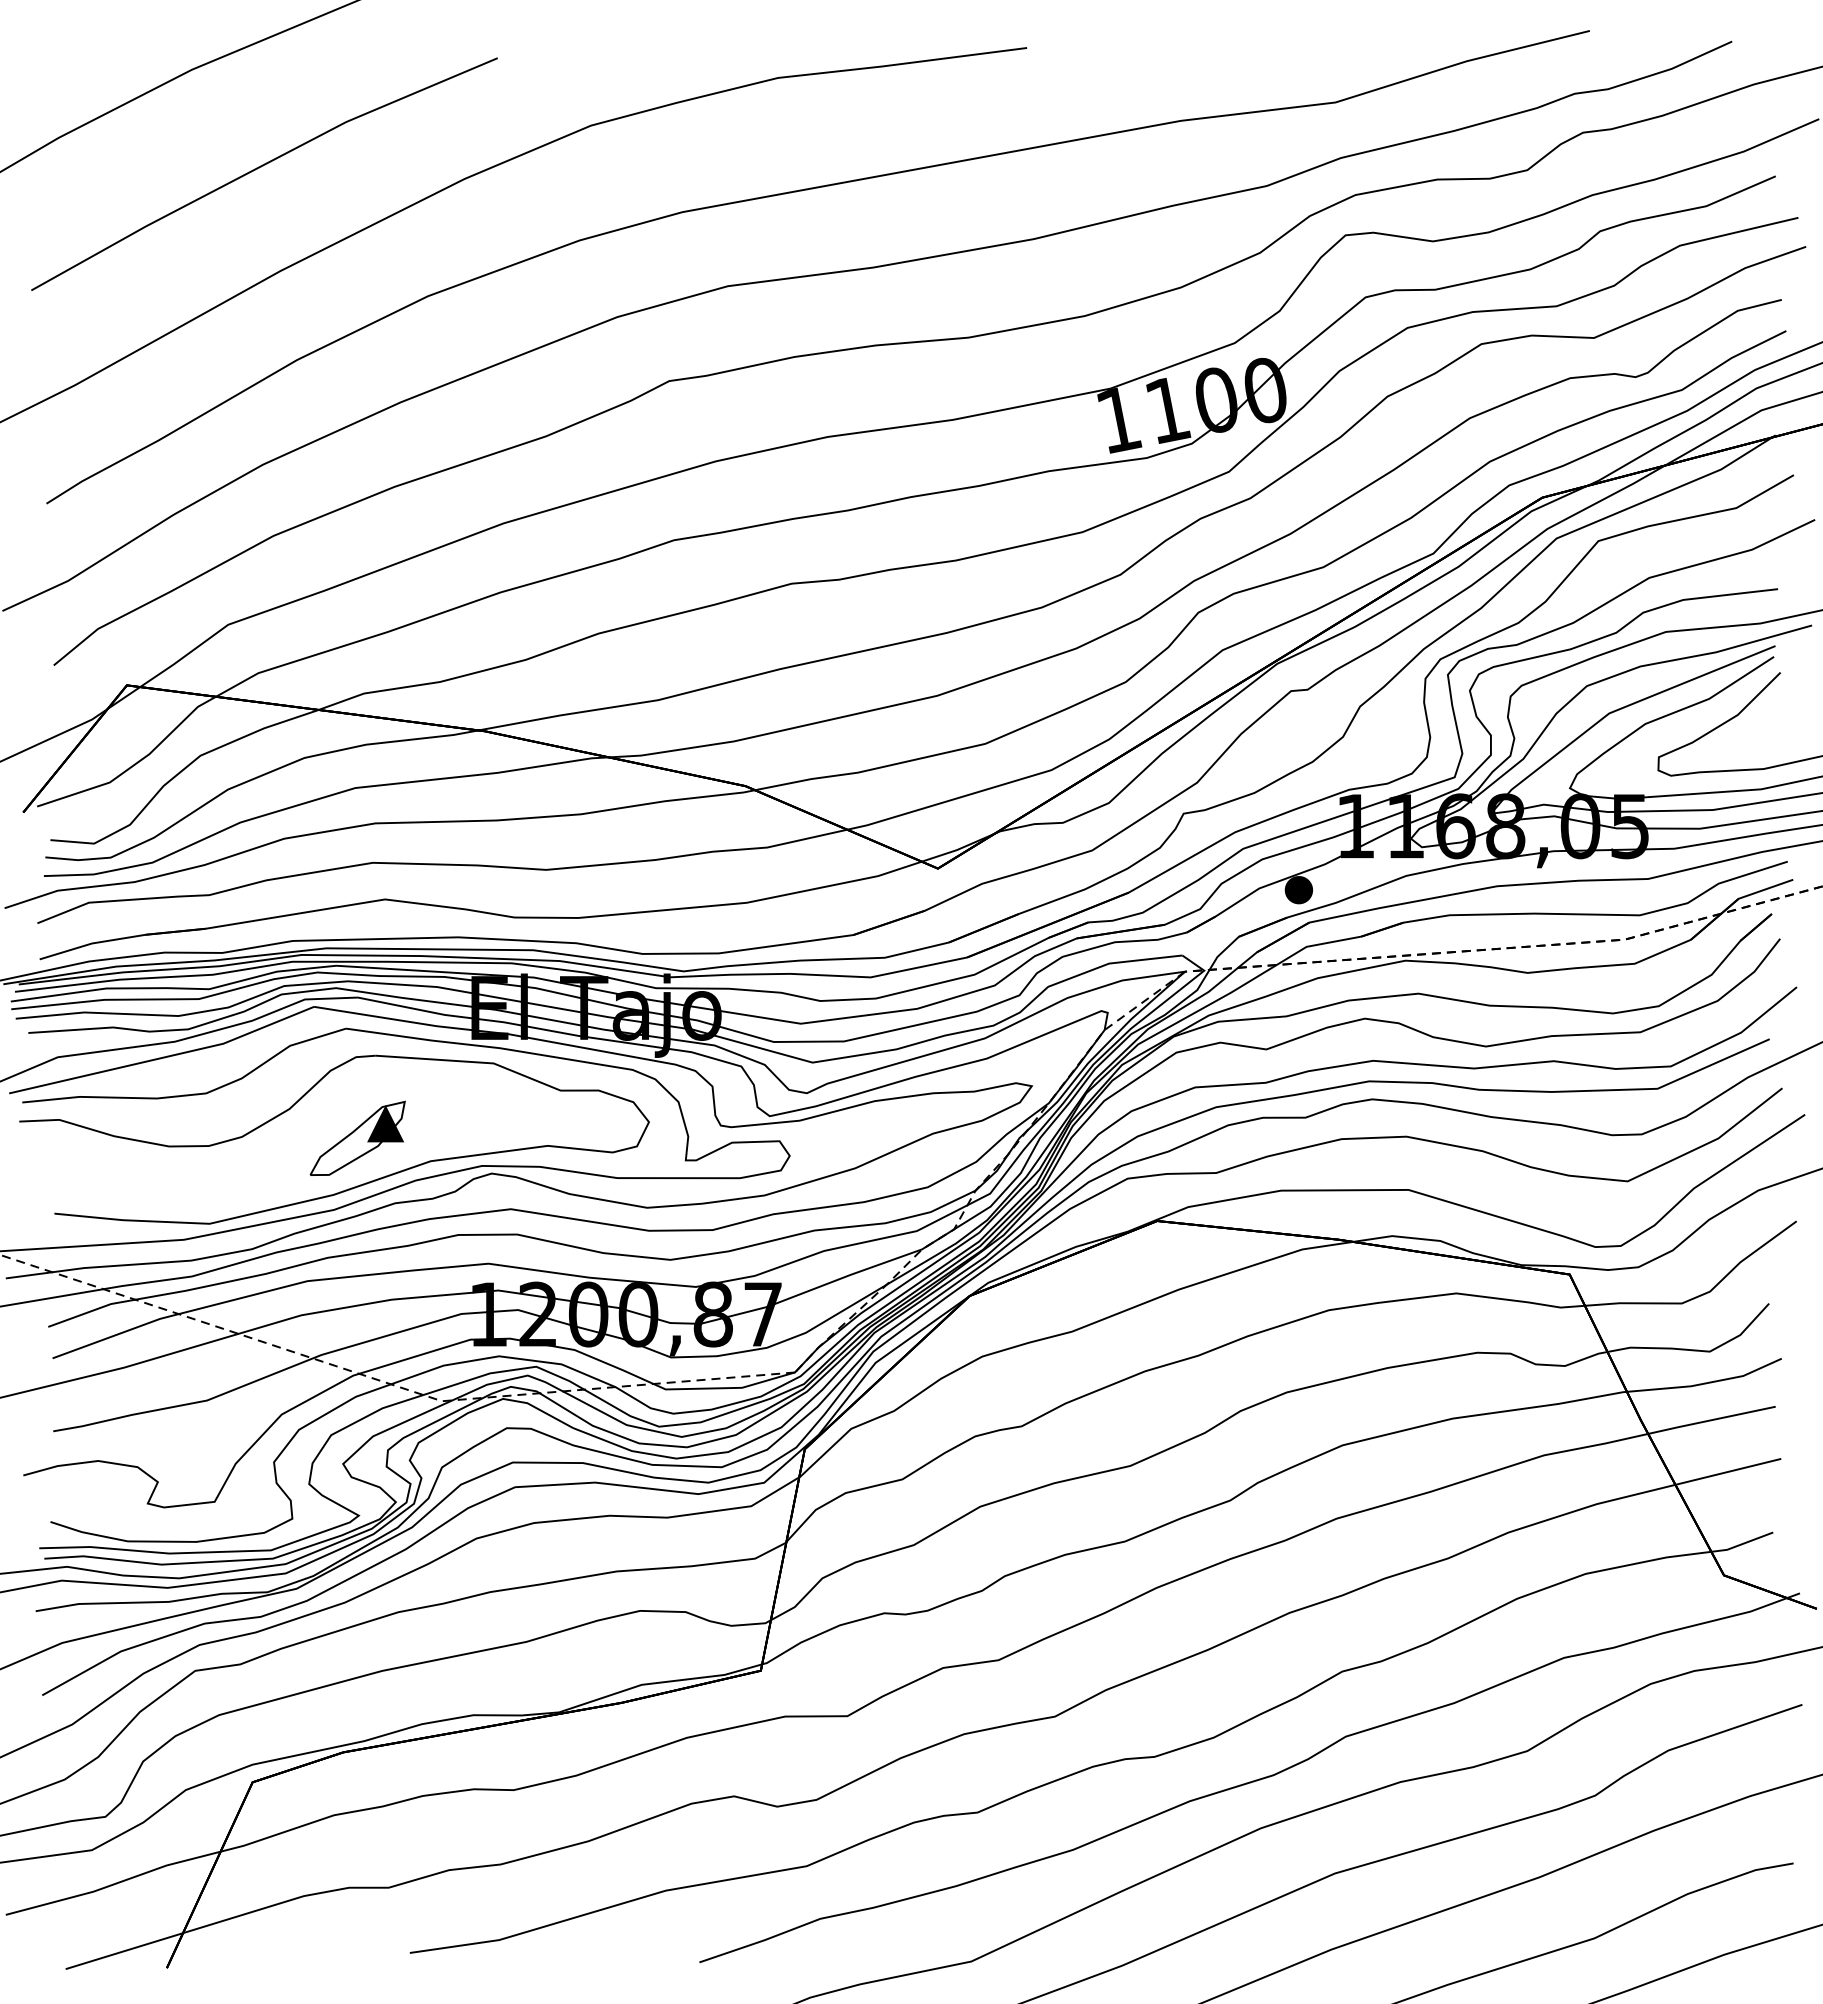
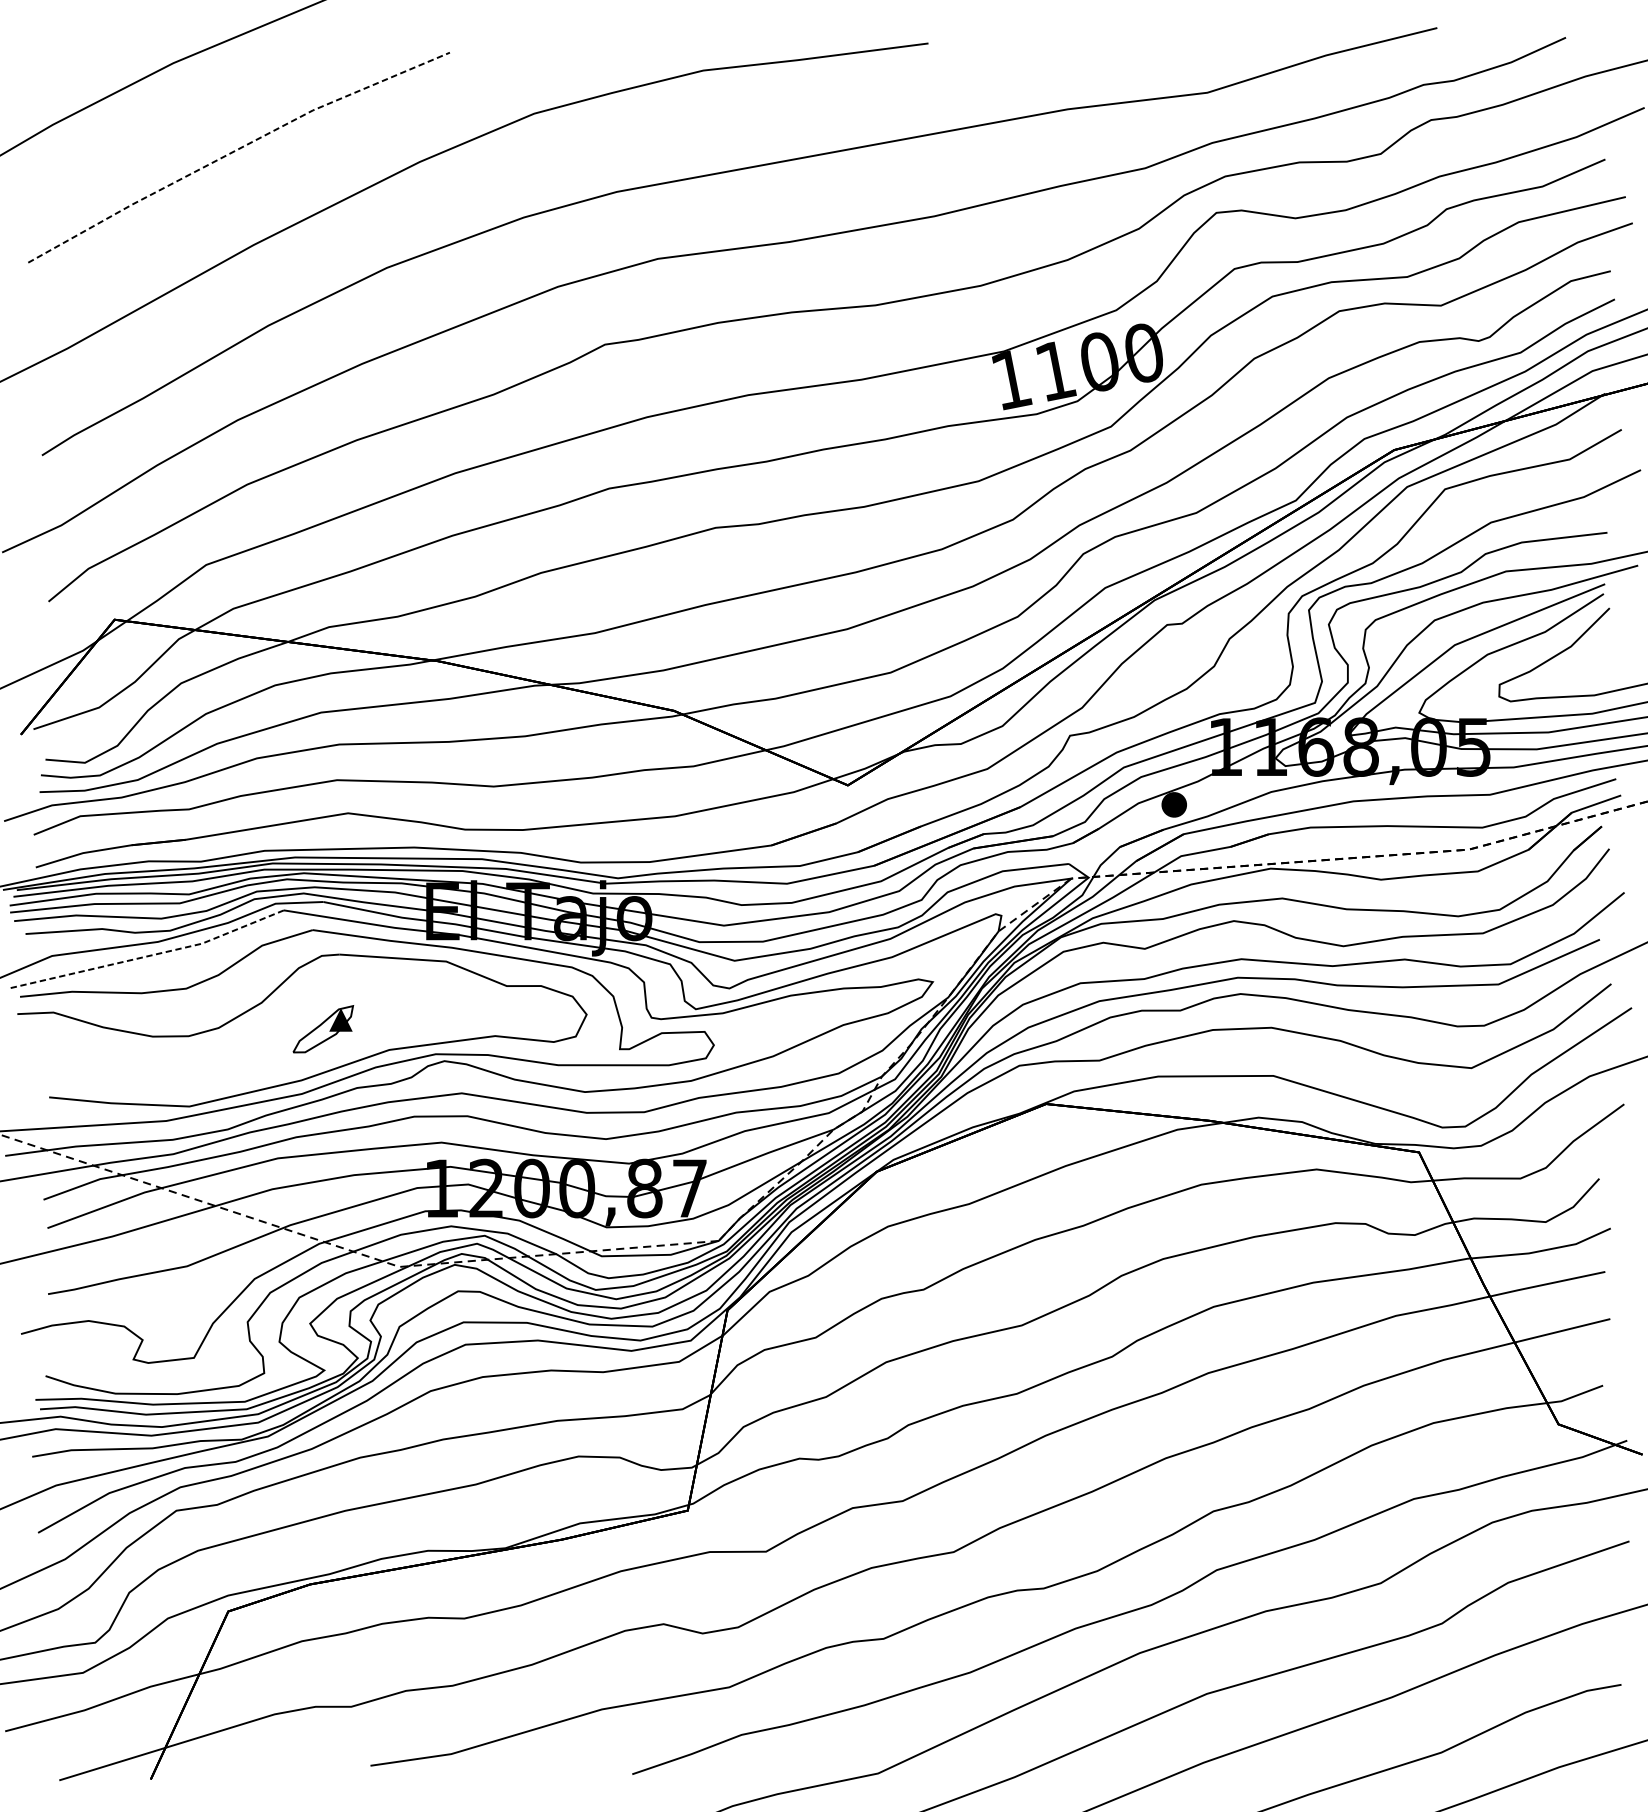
line: (261, 166) -> (236, 150), solid -> dashed
line: (164, 1057) -> (148, 956), solid -> dashed
part: (357, 1137) -> (323, 1028), size x0.7

